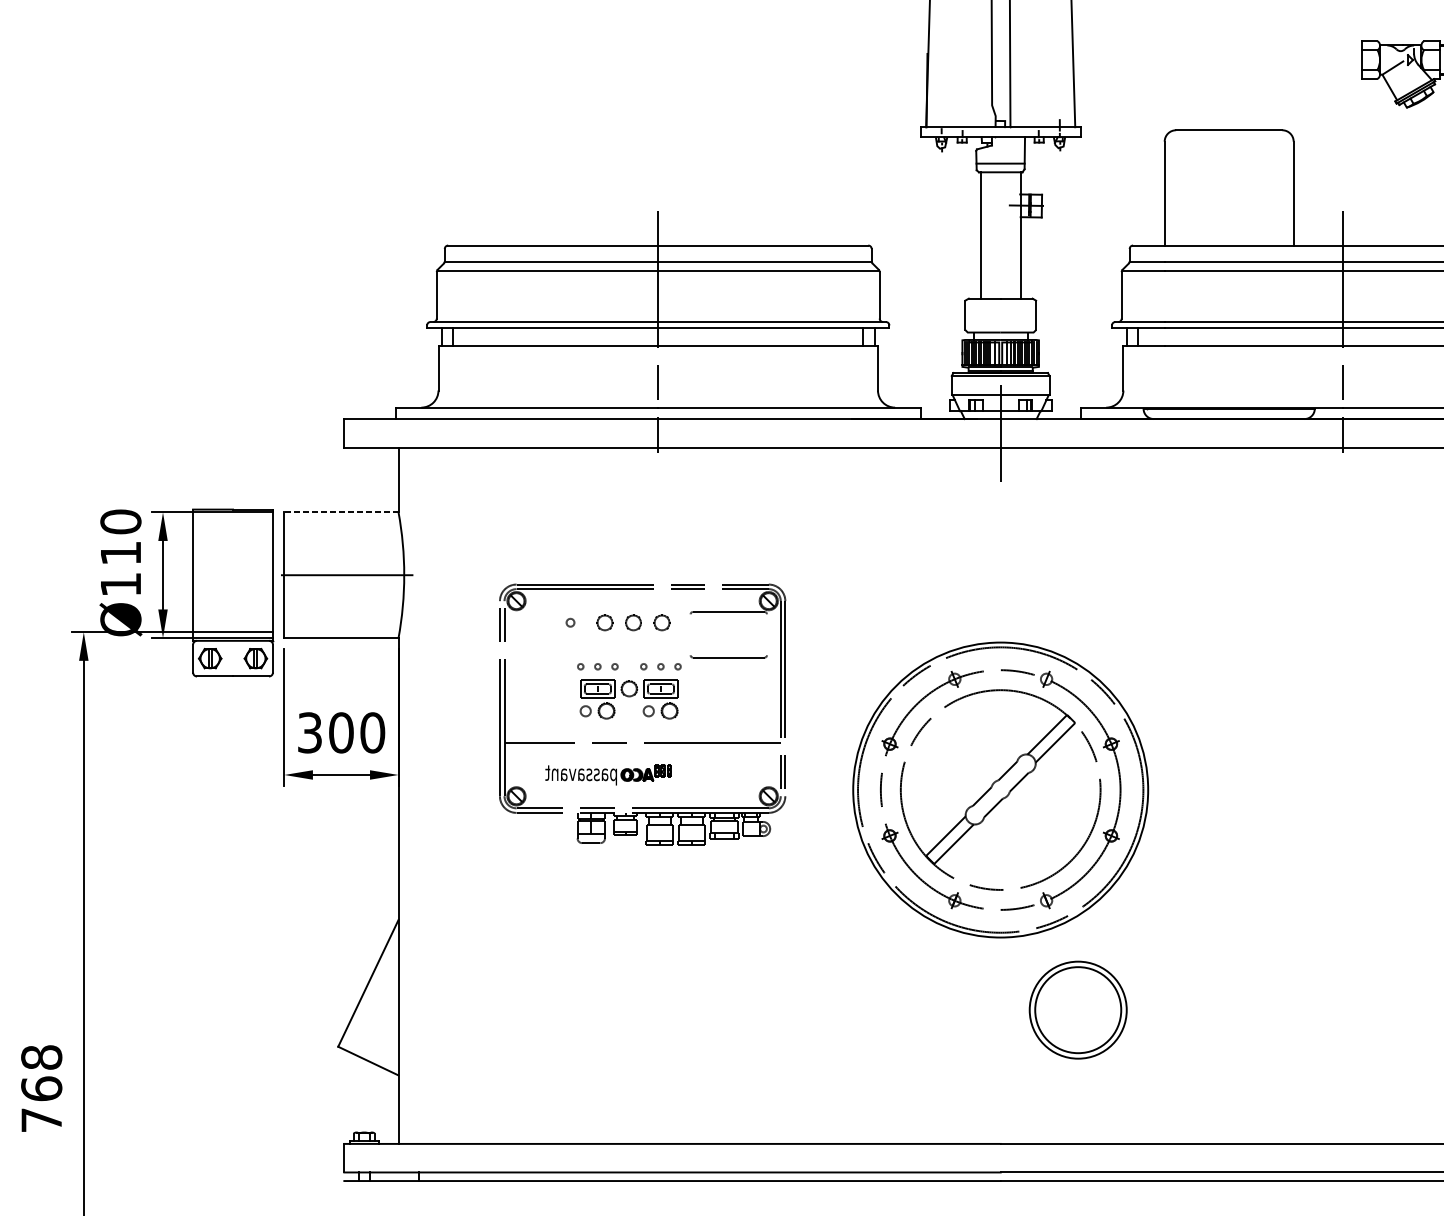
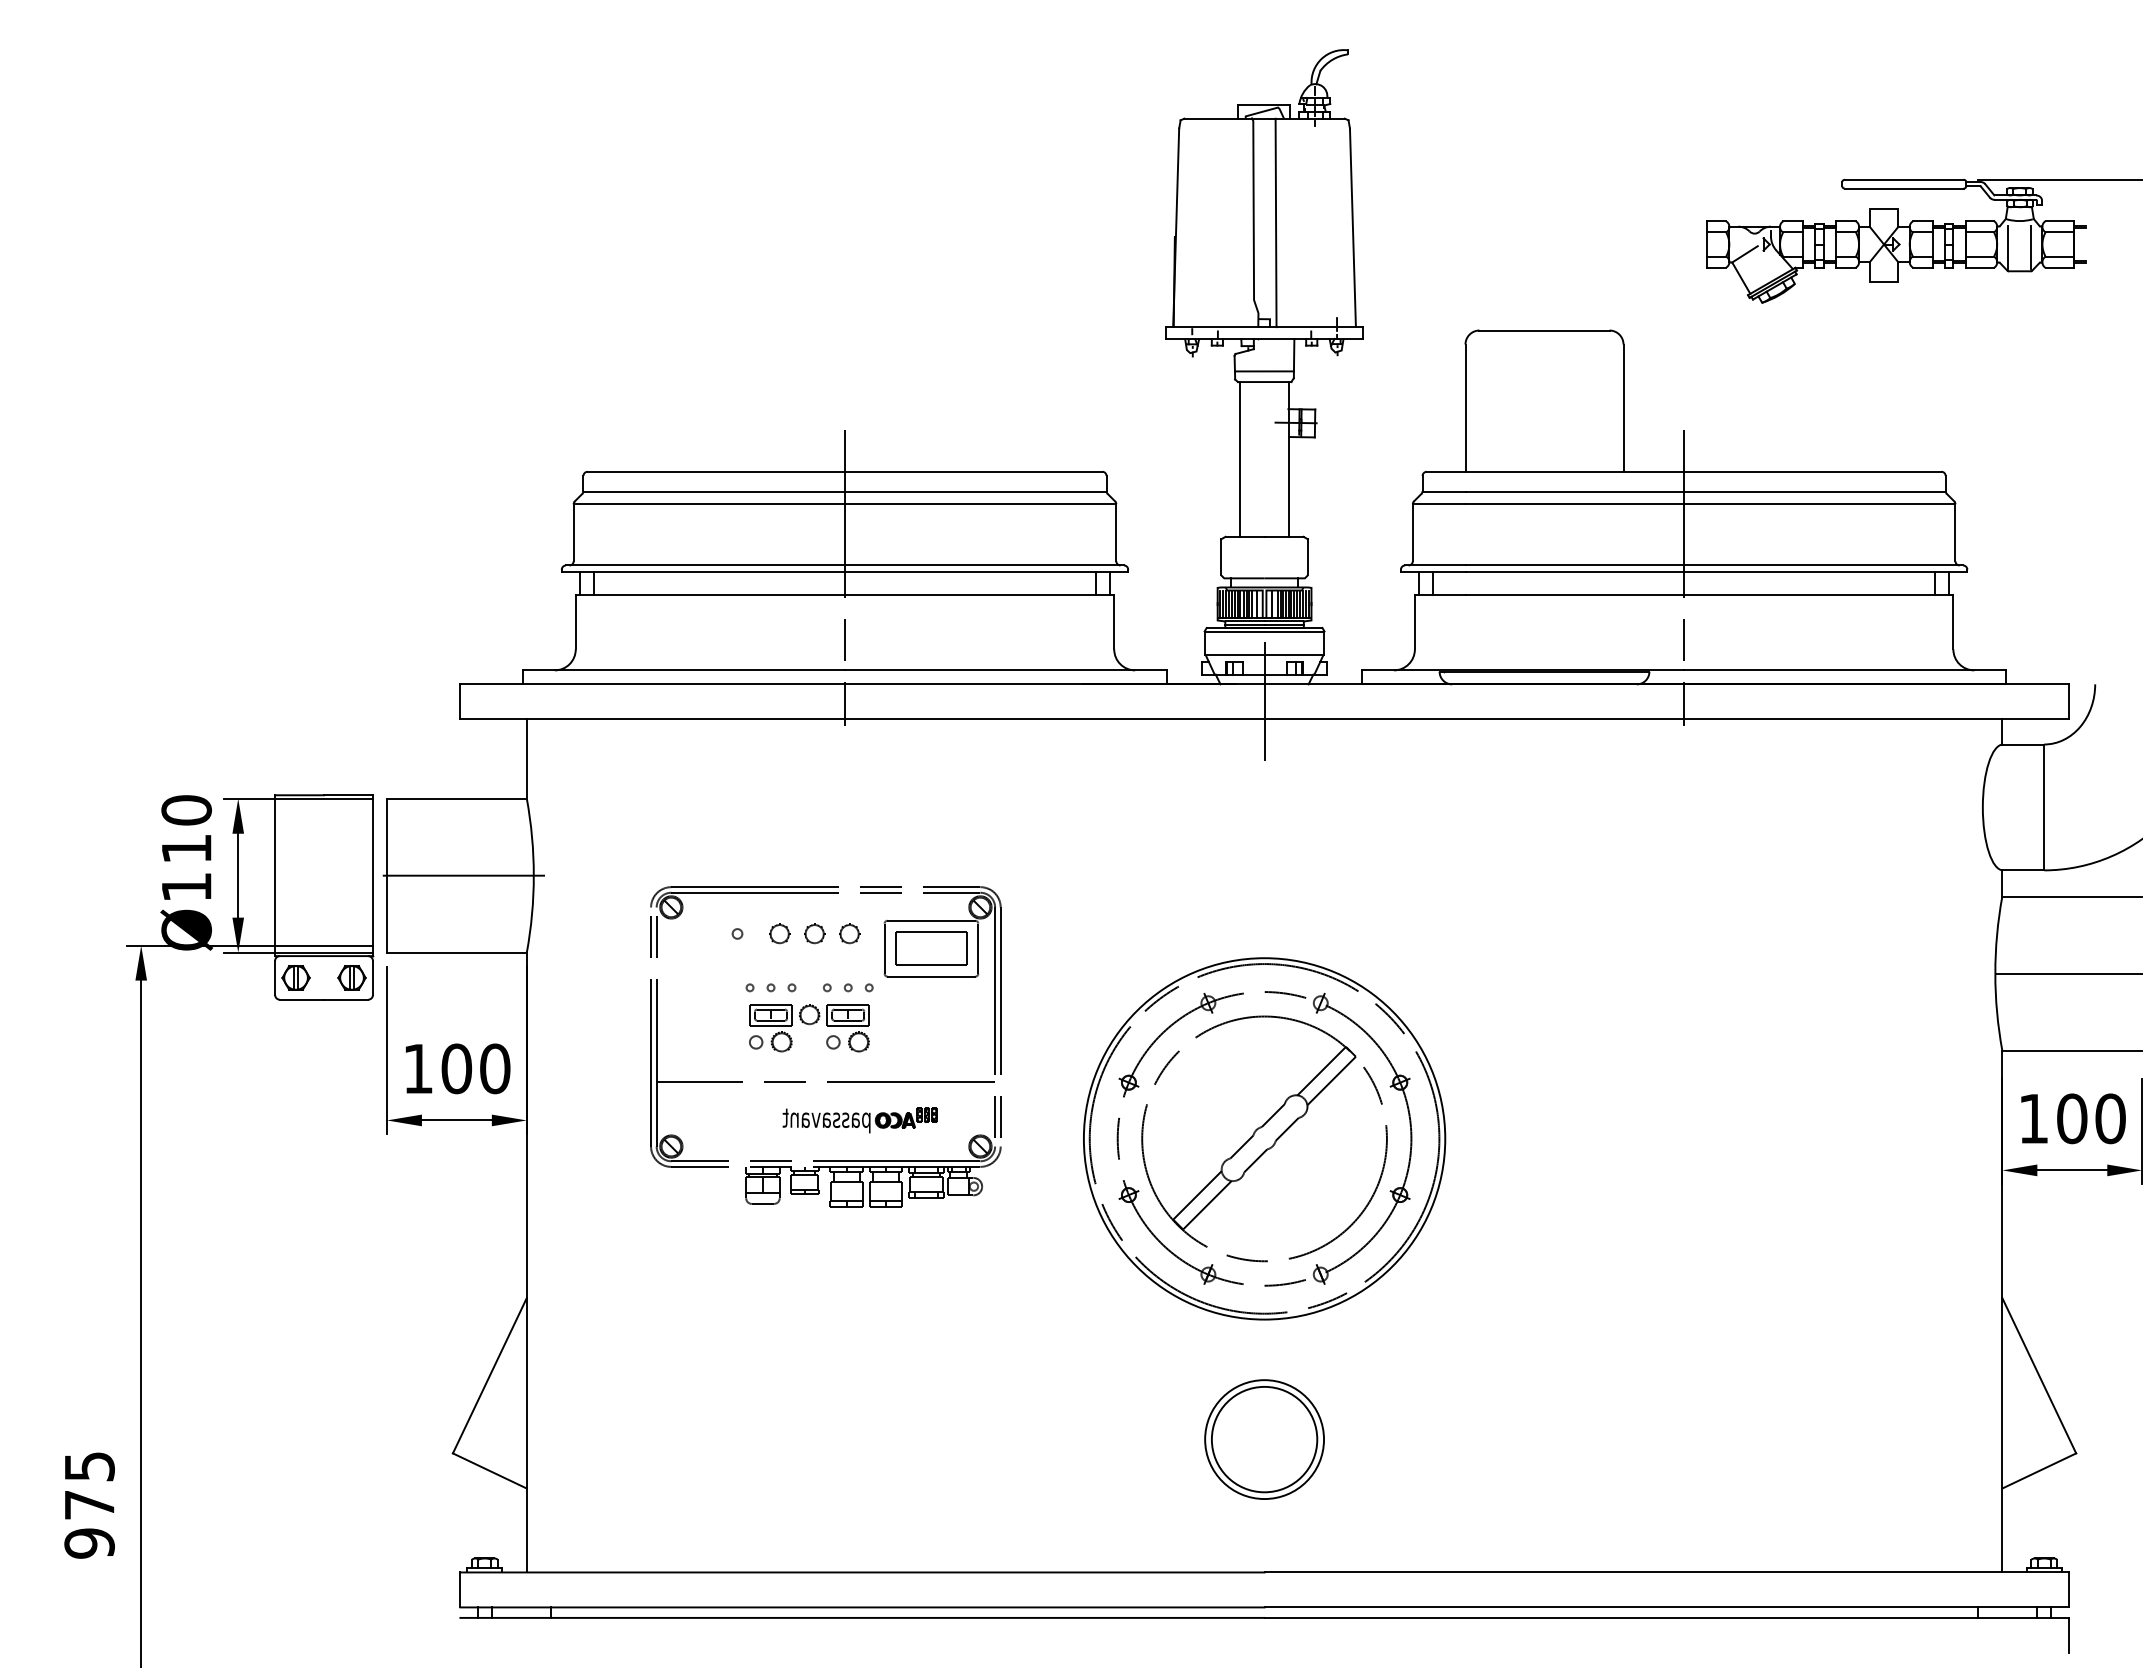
line: (341, 512) -> (456, 798), dashed -> solid
line: (690, 634) -> (884, 948), added
part: (728, 634) -> (931, 948), added
line: (767, 634) -> (978, 948), added
text: (309, 732) -> (417, 1068), 300 -> 100
part: (608, 775) -> (859, 1120), moved
part: (1078, 1010) -> (1264, 1439), moved
text: (41, 1088) -> (89, 1504), 768 -> 975

